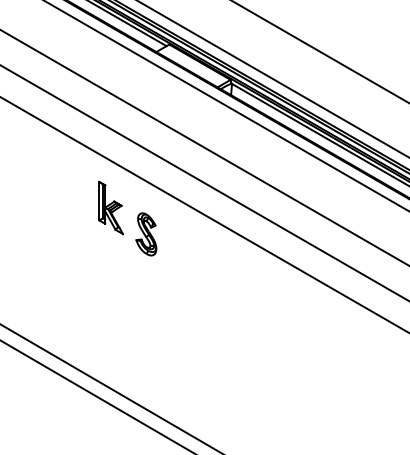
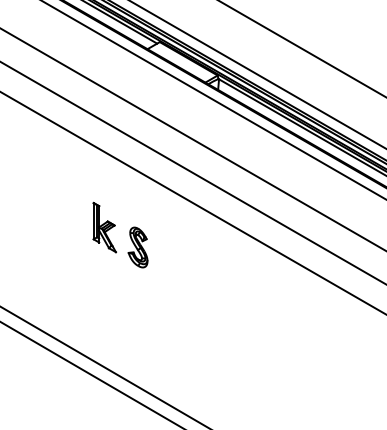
part: (110, 207) -> (104, 227), moved
part: (145, 234) -> (137, 247), moved

